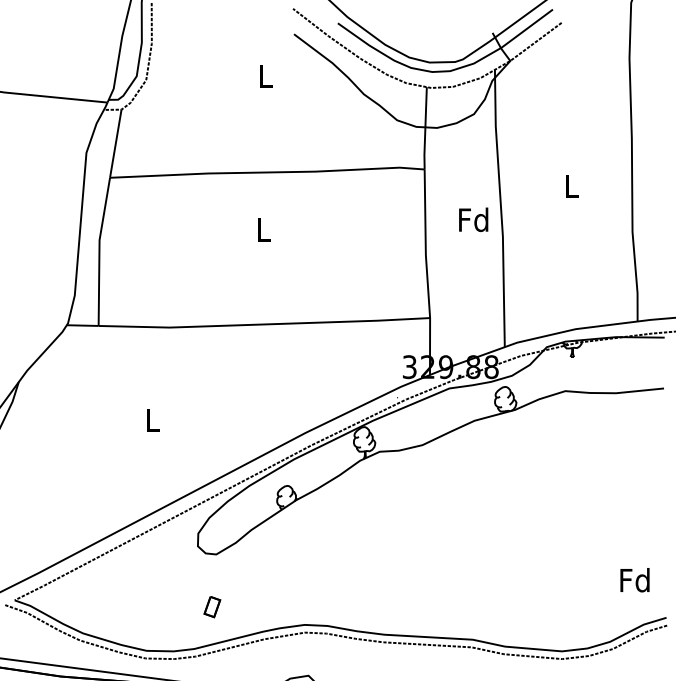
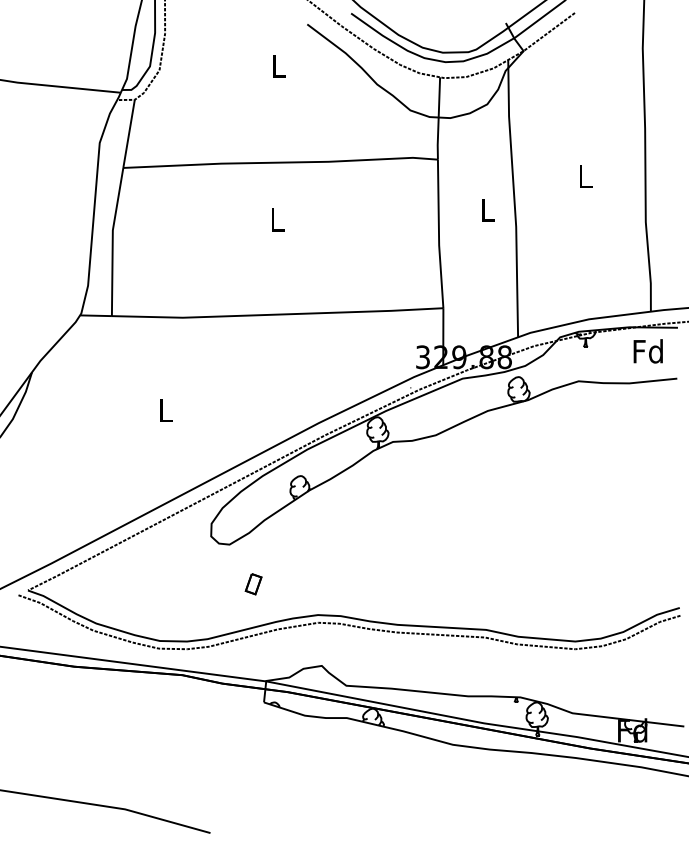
text: (473, 219) -> (486, 209), Fd -> L
text: (634, 580) -> (647, 351), moved
part: (212, 607) -> (253, 584), moved

